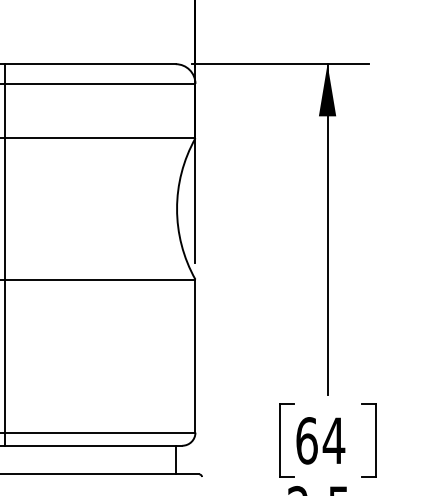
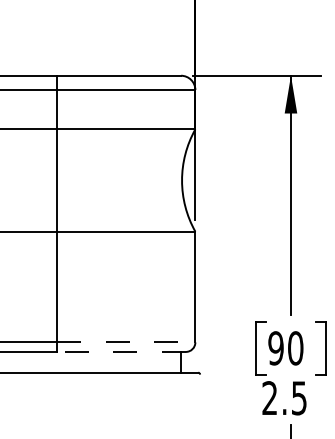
line: (100, 432) -> (126, 342), solid -> dashed
text: (319, 440) -> (285, 348), 64 -> 90
line: (93, 445) -> (121, 351), solid -> dashed

